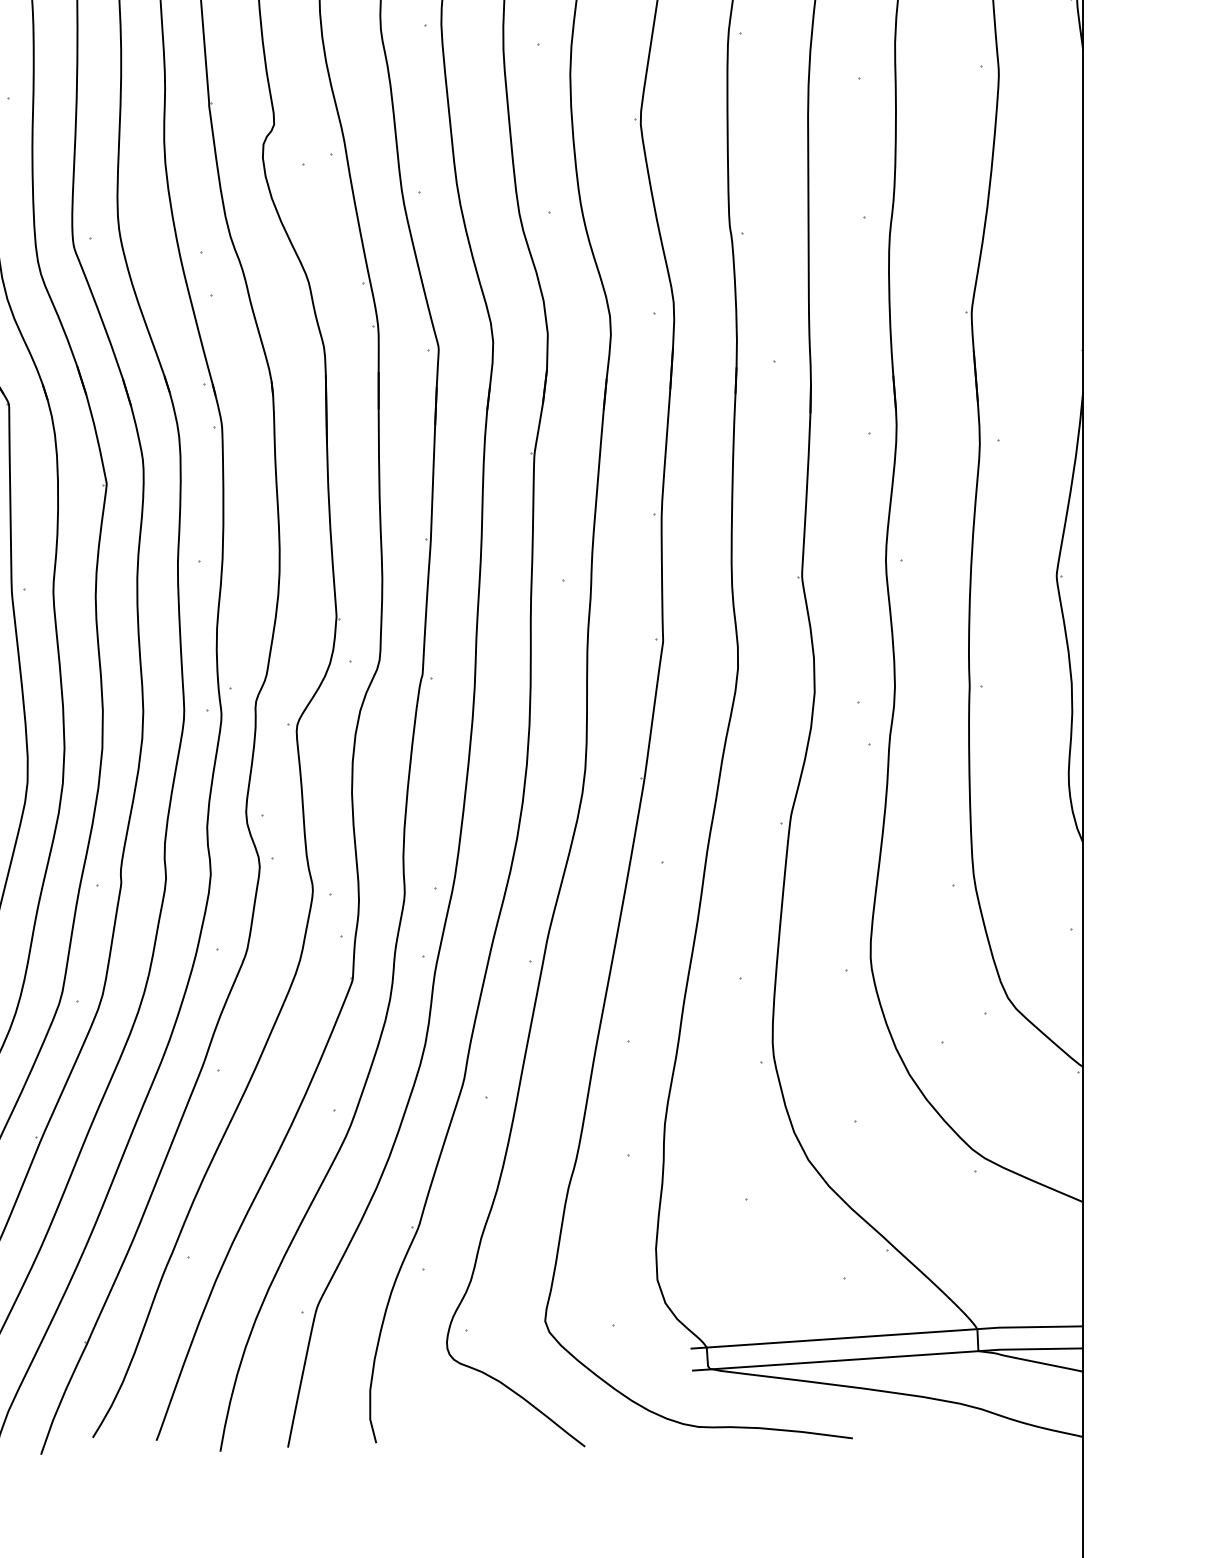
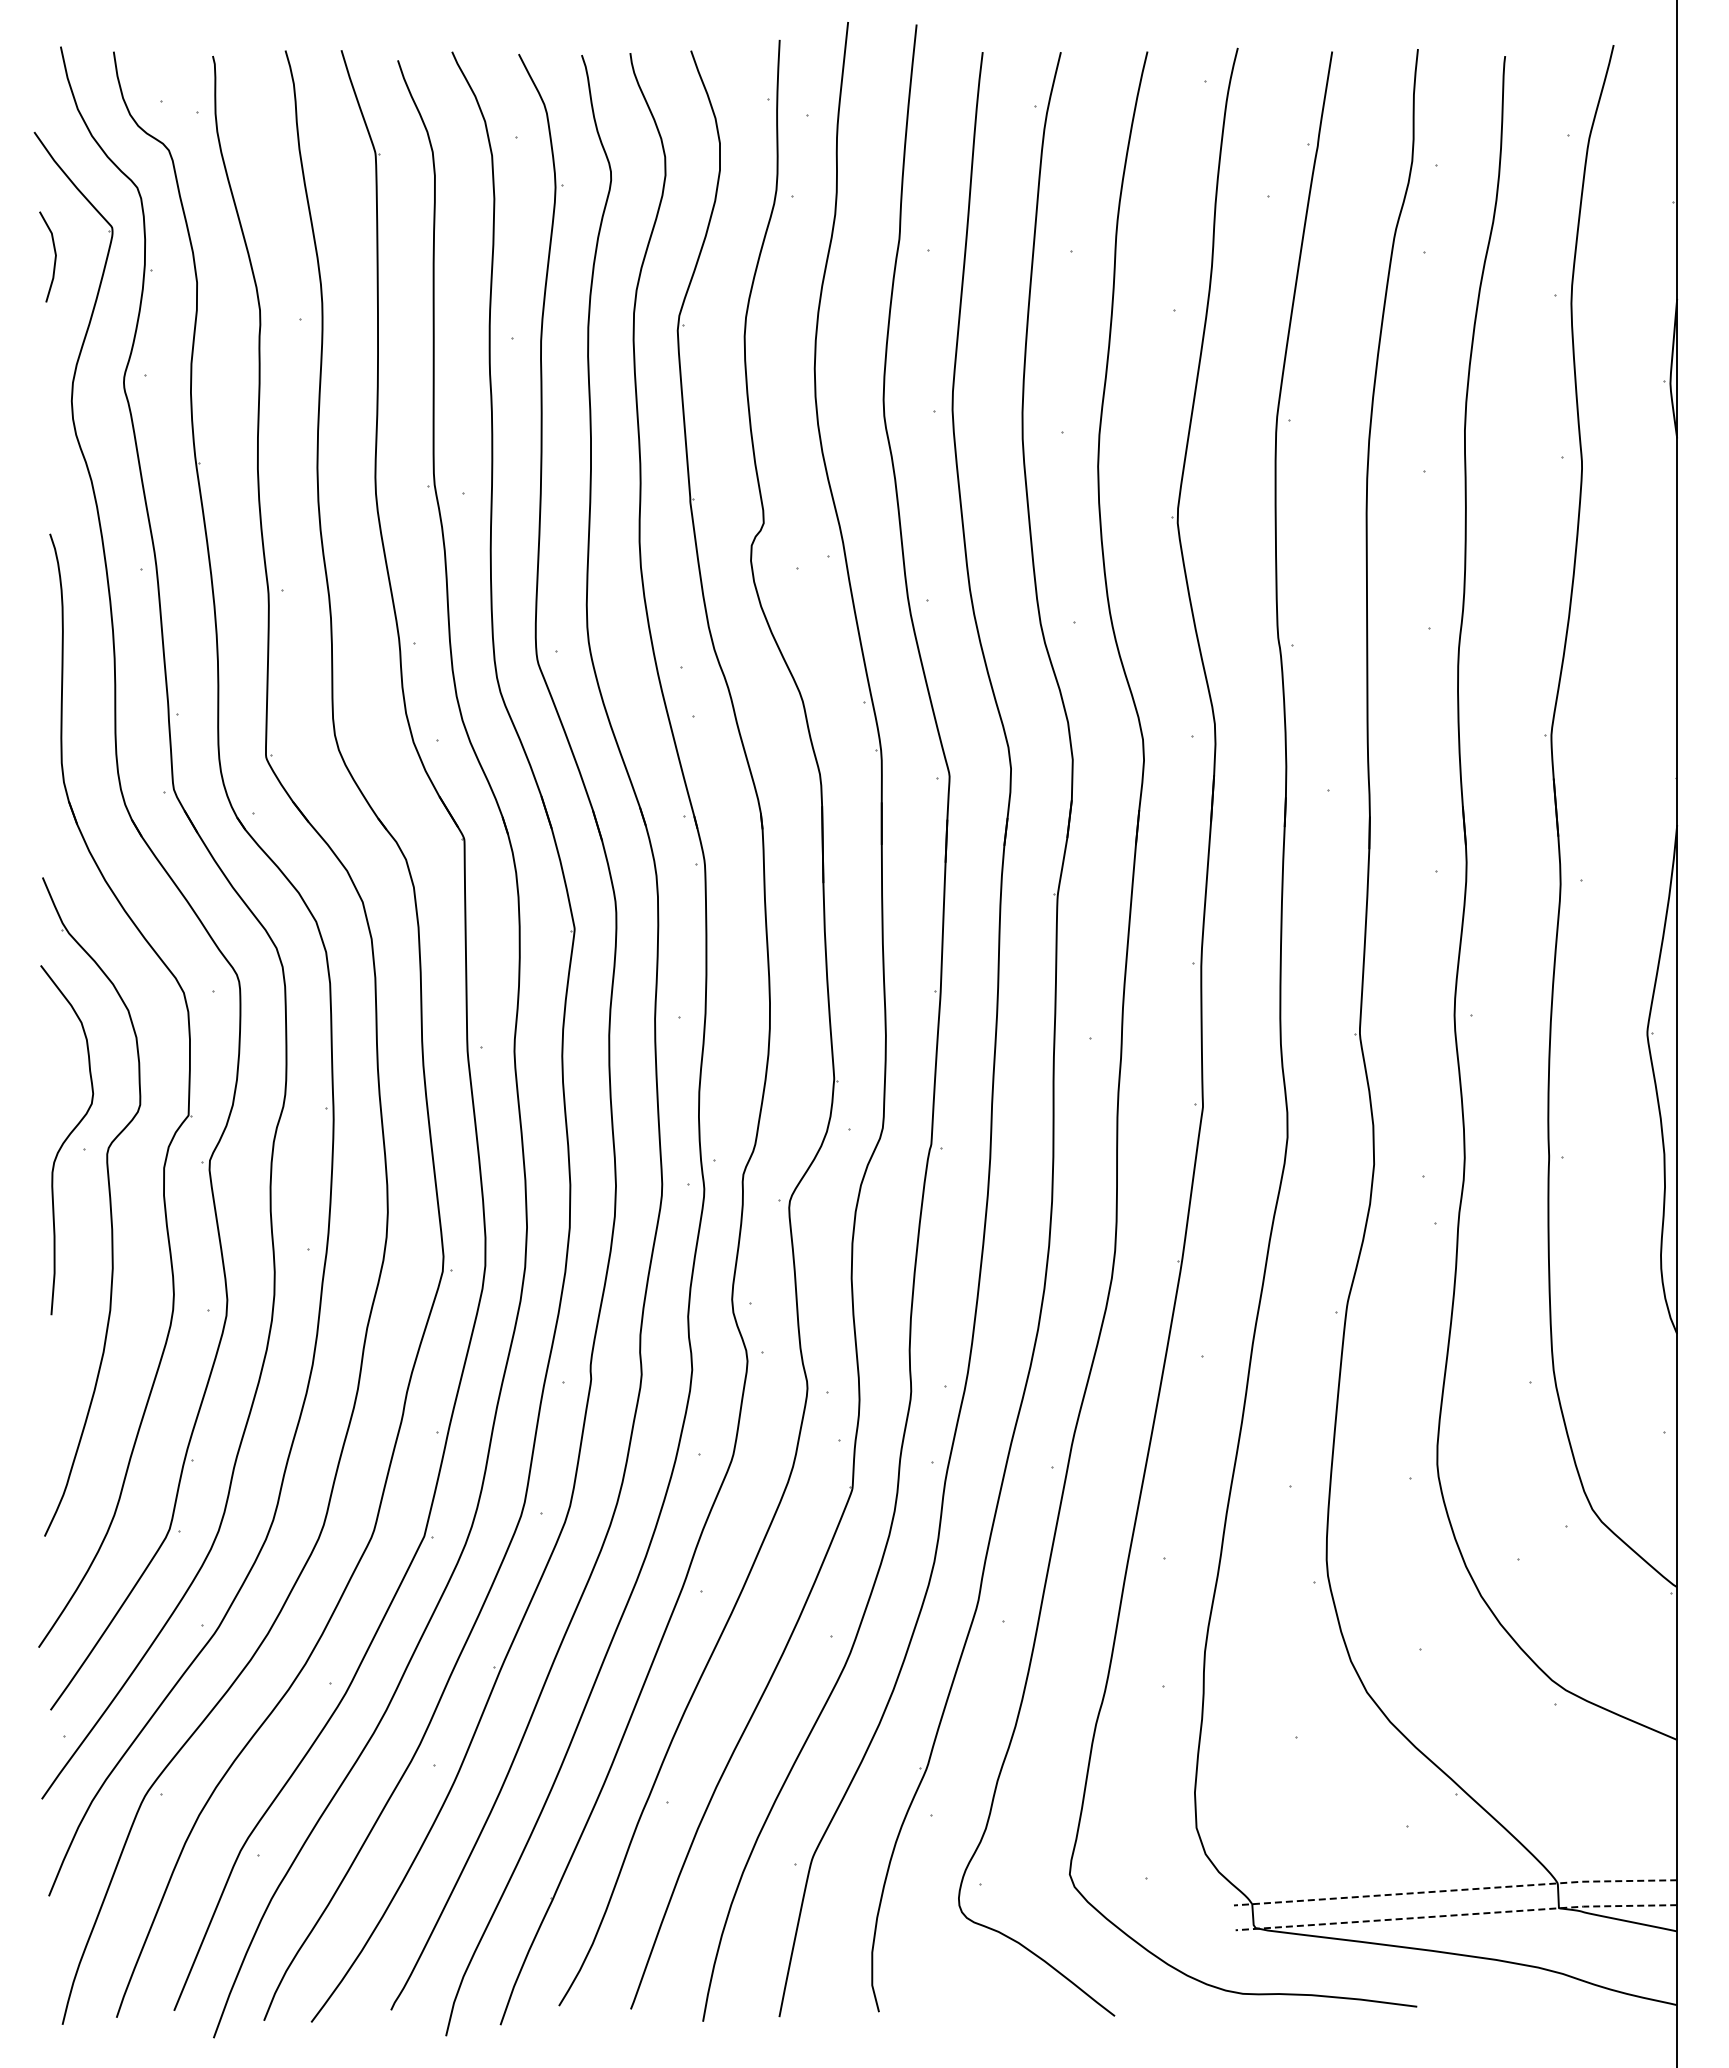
line: (886, 1335) -> (1455, 1890), solid -> dashed
line: (887, 1357) -> (1456, 1915), solid -> dashed

